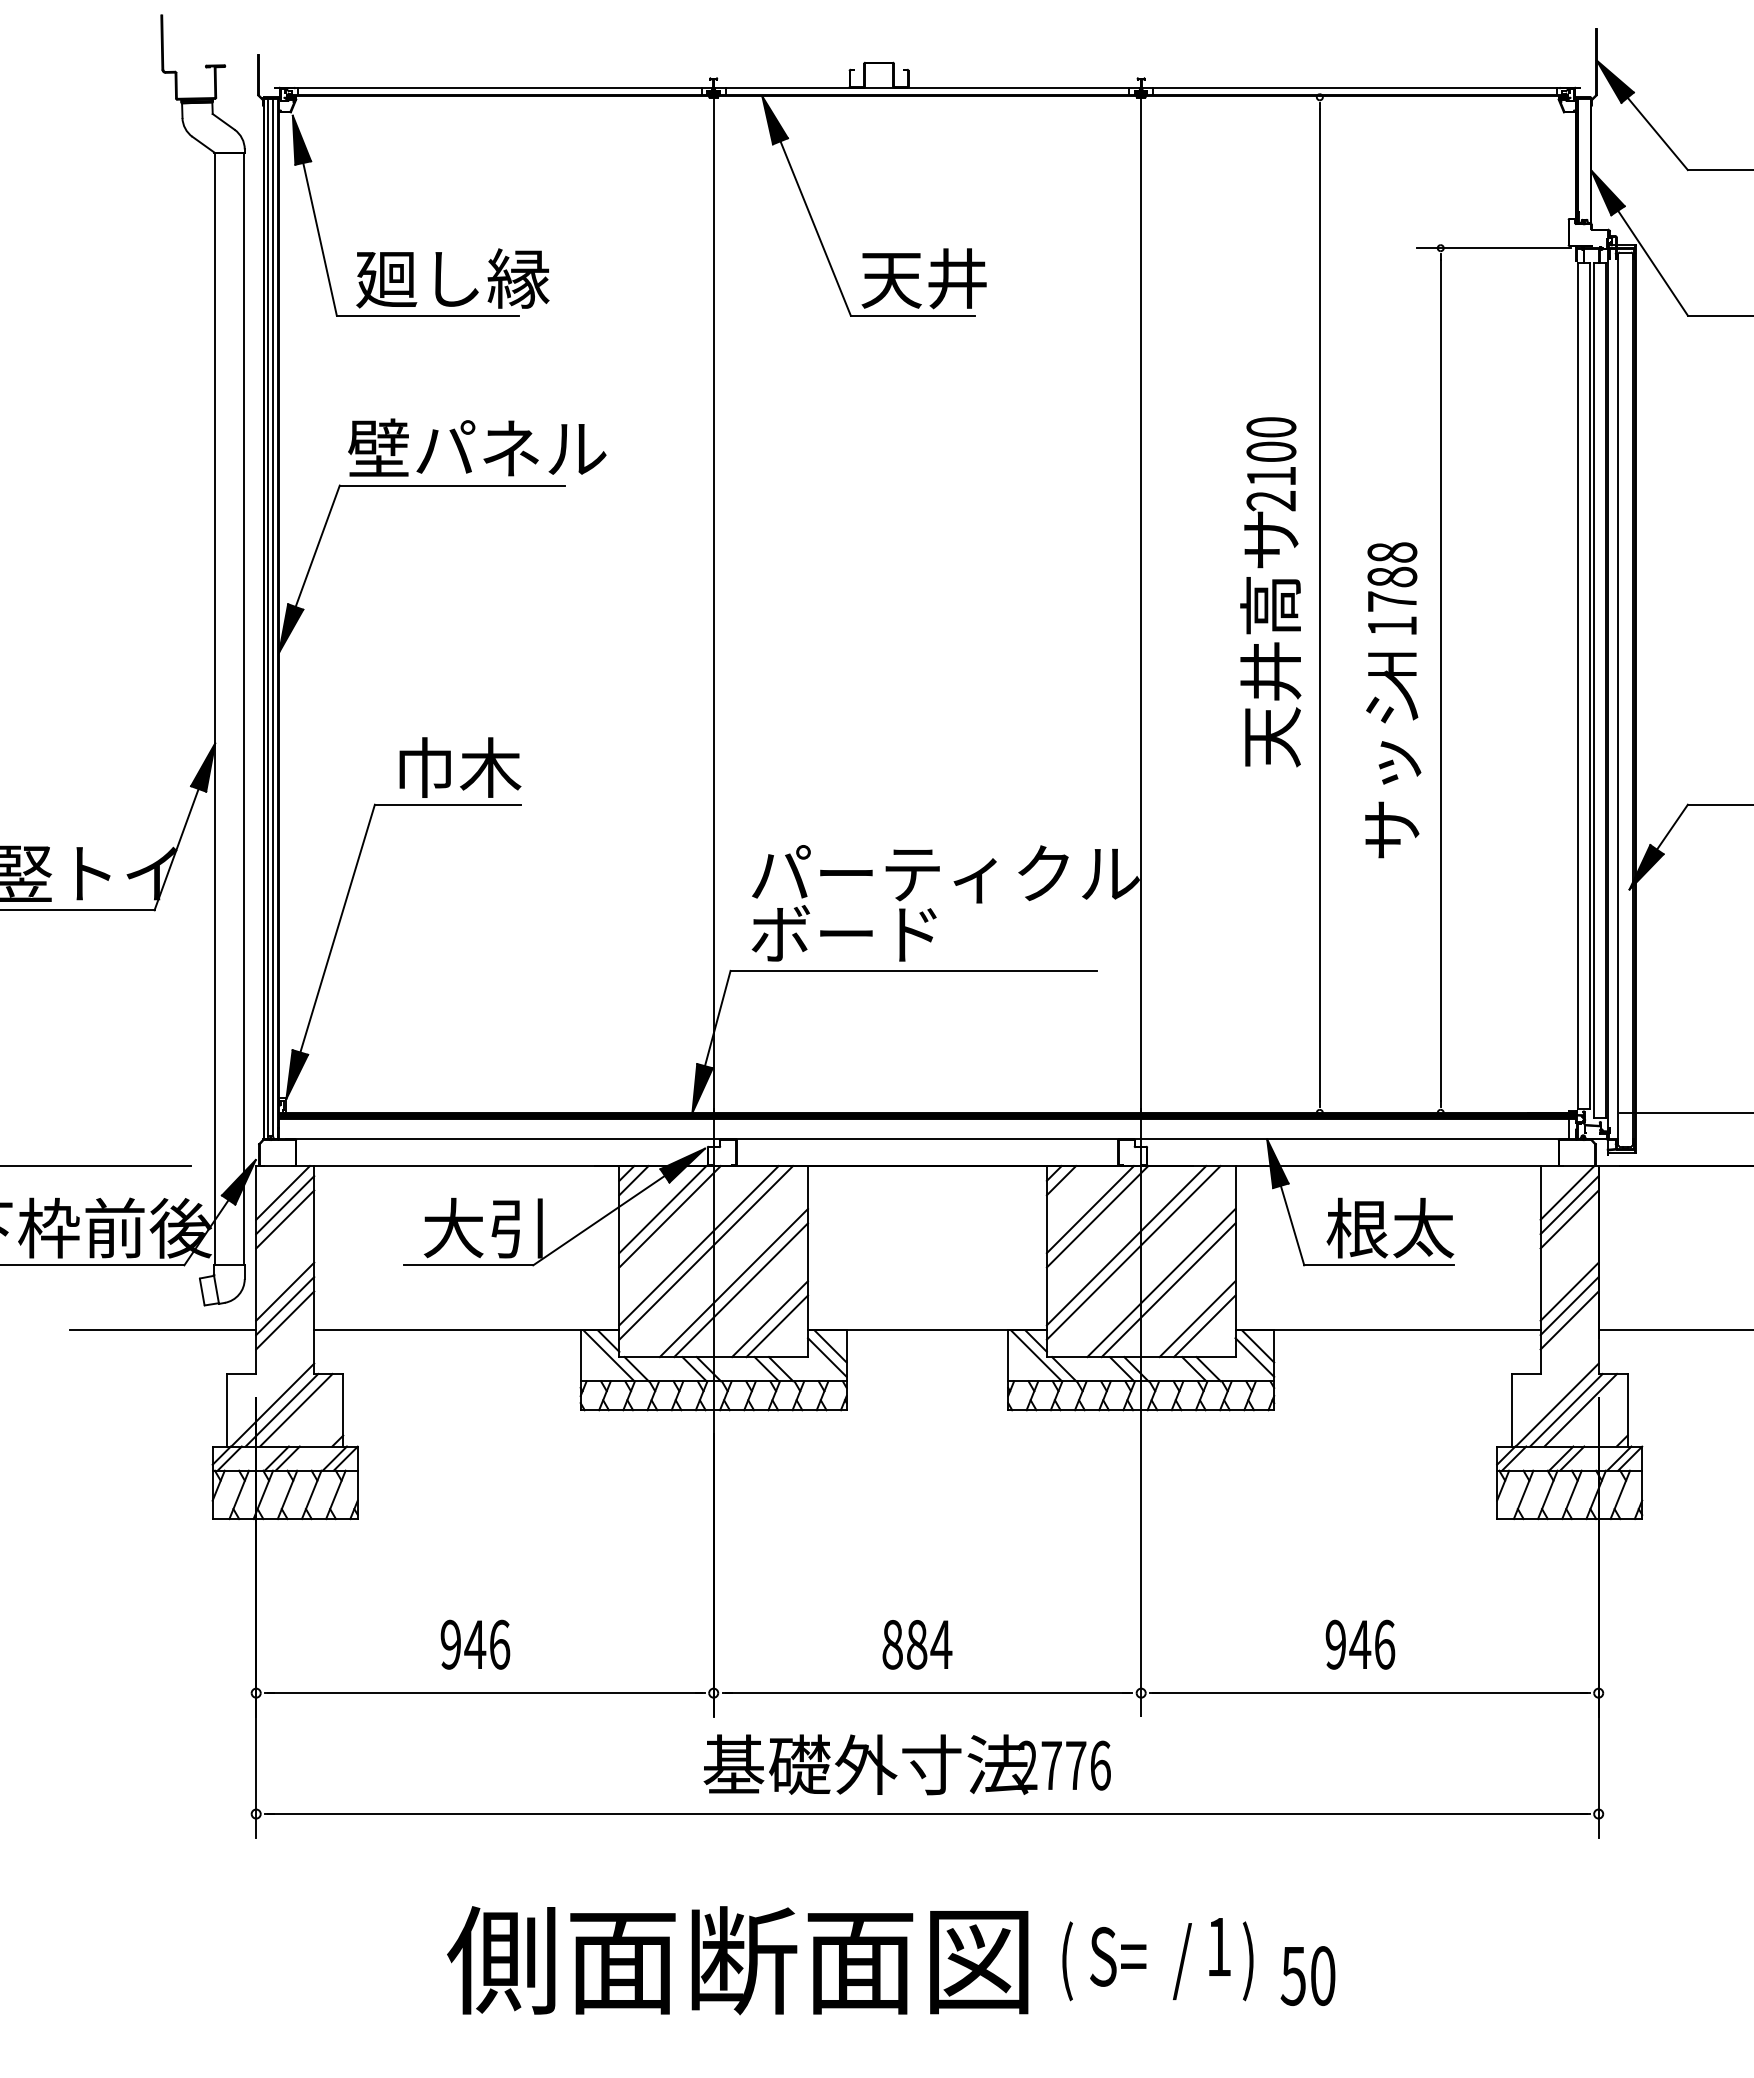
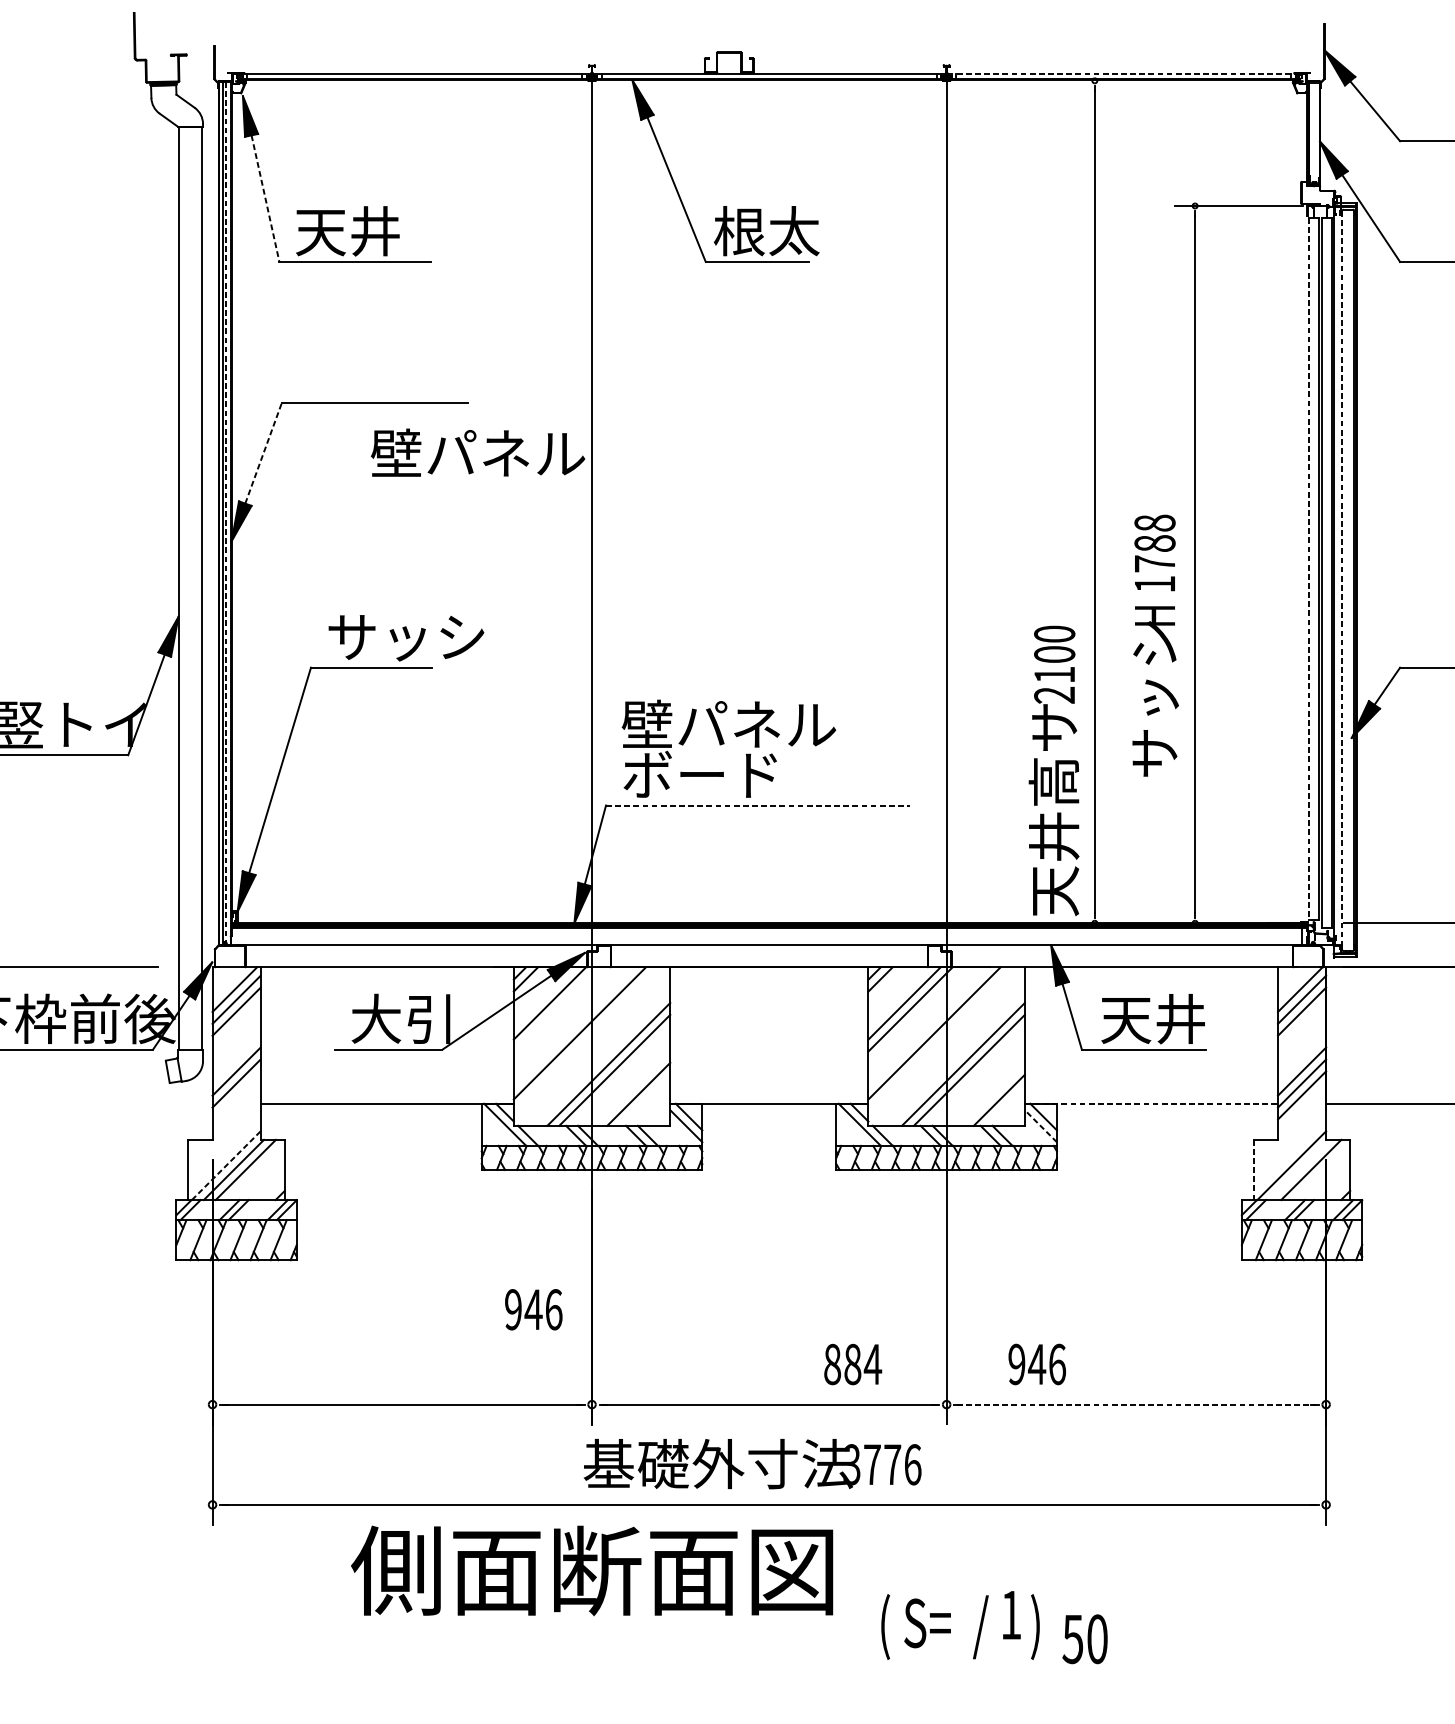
line: (1354, 88) -> (1123, 73), solid -> dashed
line: (320, 239) -> (265, 198), solid -> dashed
text: (452, 278) -> (375, 231), 廻し縁 -> 天井
text: (924, 278) -> (766, 231), 天井 -> 根太
text: (477, 447) -> (478, 452), moved
line: (317, 546) -> (263, 453), solid -> dashed
text: (1270, 592) -> (1053, 771), moved
line: (272, 617) -> (226, 512), solid -> dashed
line: (1577, 686) -> (1308, 569), solid -> dashed
line: (1618, 699) -> (1342, 580), solid -> dashed
text: (1393, 700) -> (1155, 645), moved
text: (489, 767) -> (406, 636), 巾木 -> サッシ
text: (944, 873) -> (783, 724), パーティクル -> 壁パネル
line: (914, 970) -> (758, 805), solid -> dashed
line: (669, 1216) -> (555, 1009), removed
text: (1390, 1227) -> (1153, 1018), 根太 -> 天井
line: (706, 1252) -> (586, 1039), removed
line: (1133, 1252) -> (940, 1039), removed
line: (1197, 1319) -> (993, 1094), removed
line: (285, 1320) -> (236, 1095), removed
line: (777, 1326) -> (644, 1100), removed
line: (162, 1330) -> (134, 1103), removed
line: (1388, 1330) -> (1151, 1103), solid -> dashed
line: (1254, 1357) -> (1040, 1126), solid -> dashed
line: (272, 1405) -> (226, 1166), solid -> dashed
line: (1566, 1409) -> (1299, 1169), removed
line: (1511, 1410) -> (1253, 1170), solid -> dashed
text: (475, 1644) -> (533, 1309), moved
text: (917, 1644) -> (853, 1364), moved
text: (1360, 1644) -> (1037, 1364), moved
line: (1369, 1693) -> (1136, 1404), solid -> dashed
text: (1026, 1765) -> (851, 1464), 2776 -> 3776
text: (737, 1960) -> (591, 1570), moved

